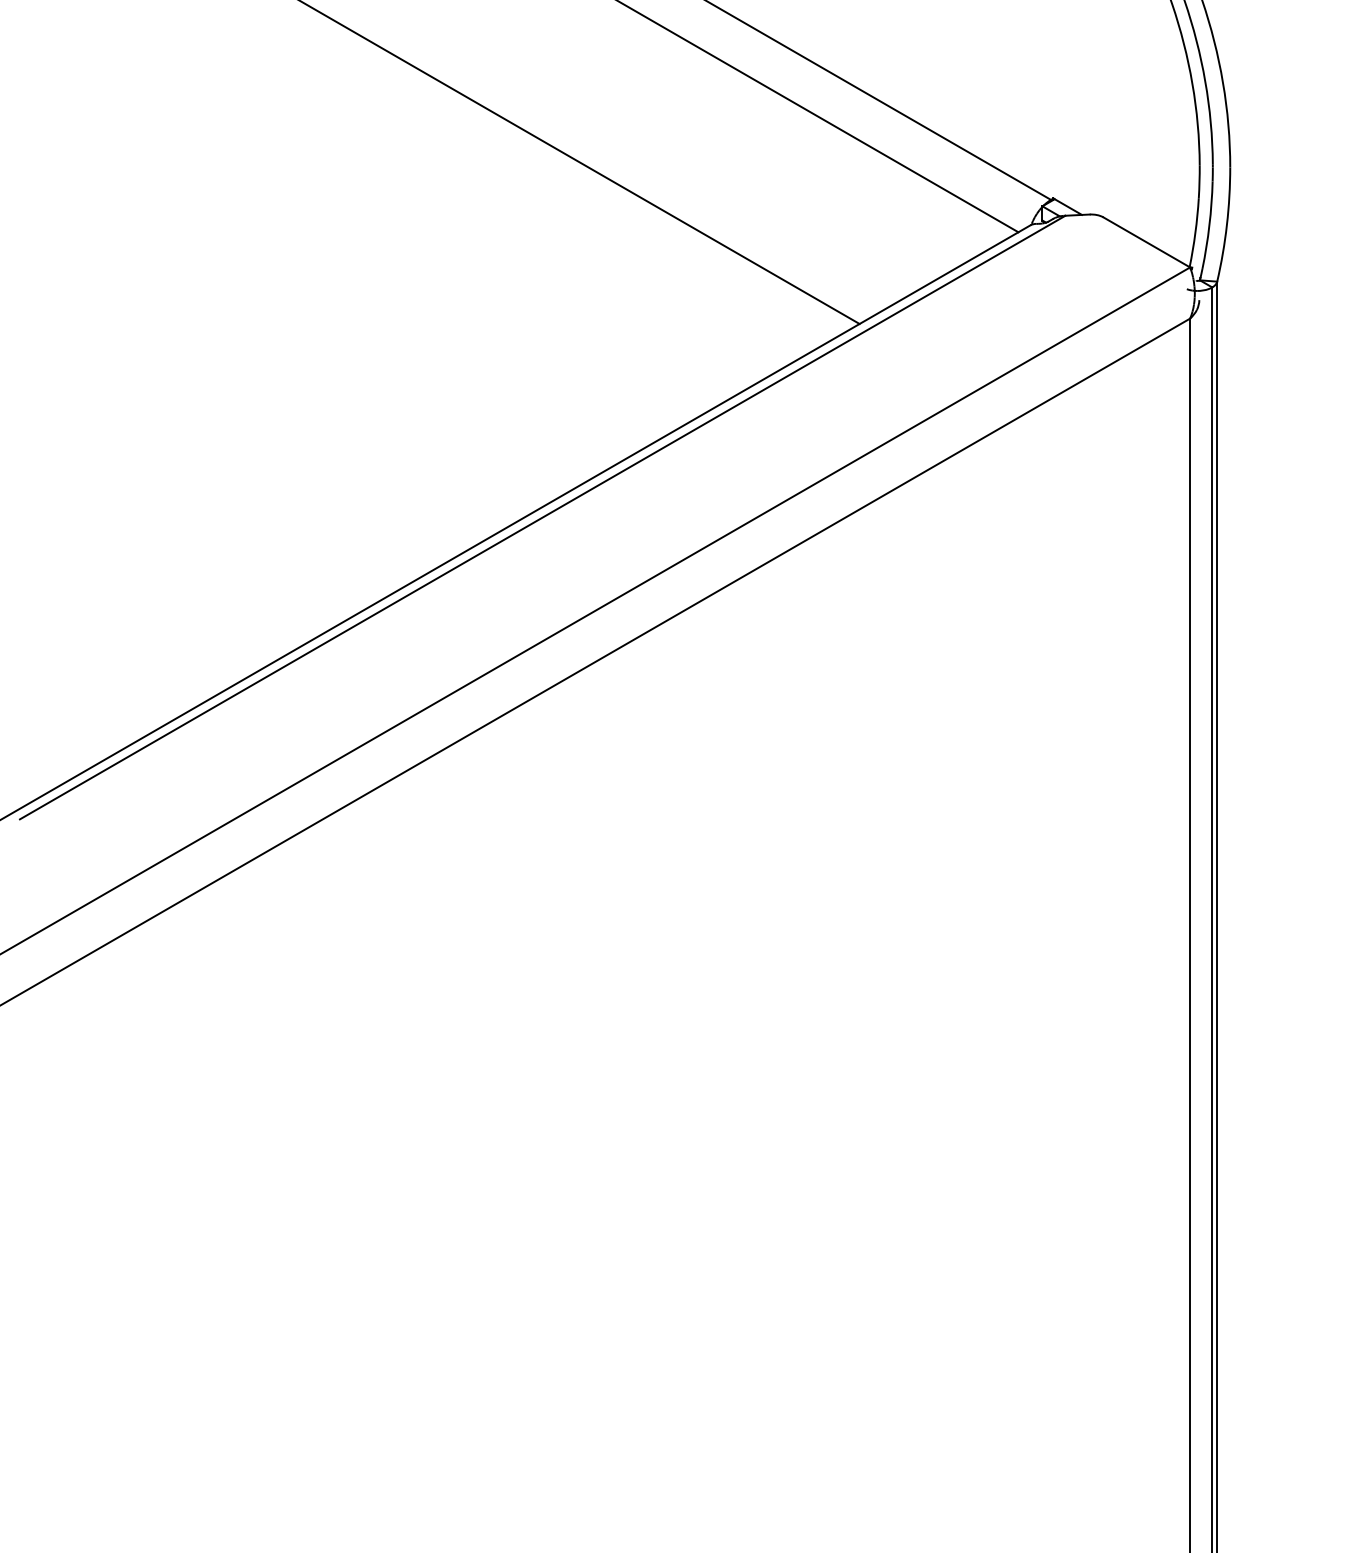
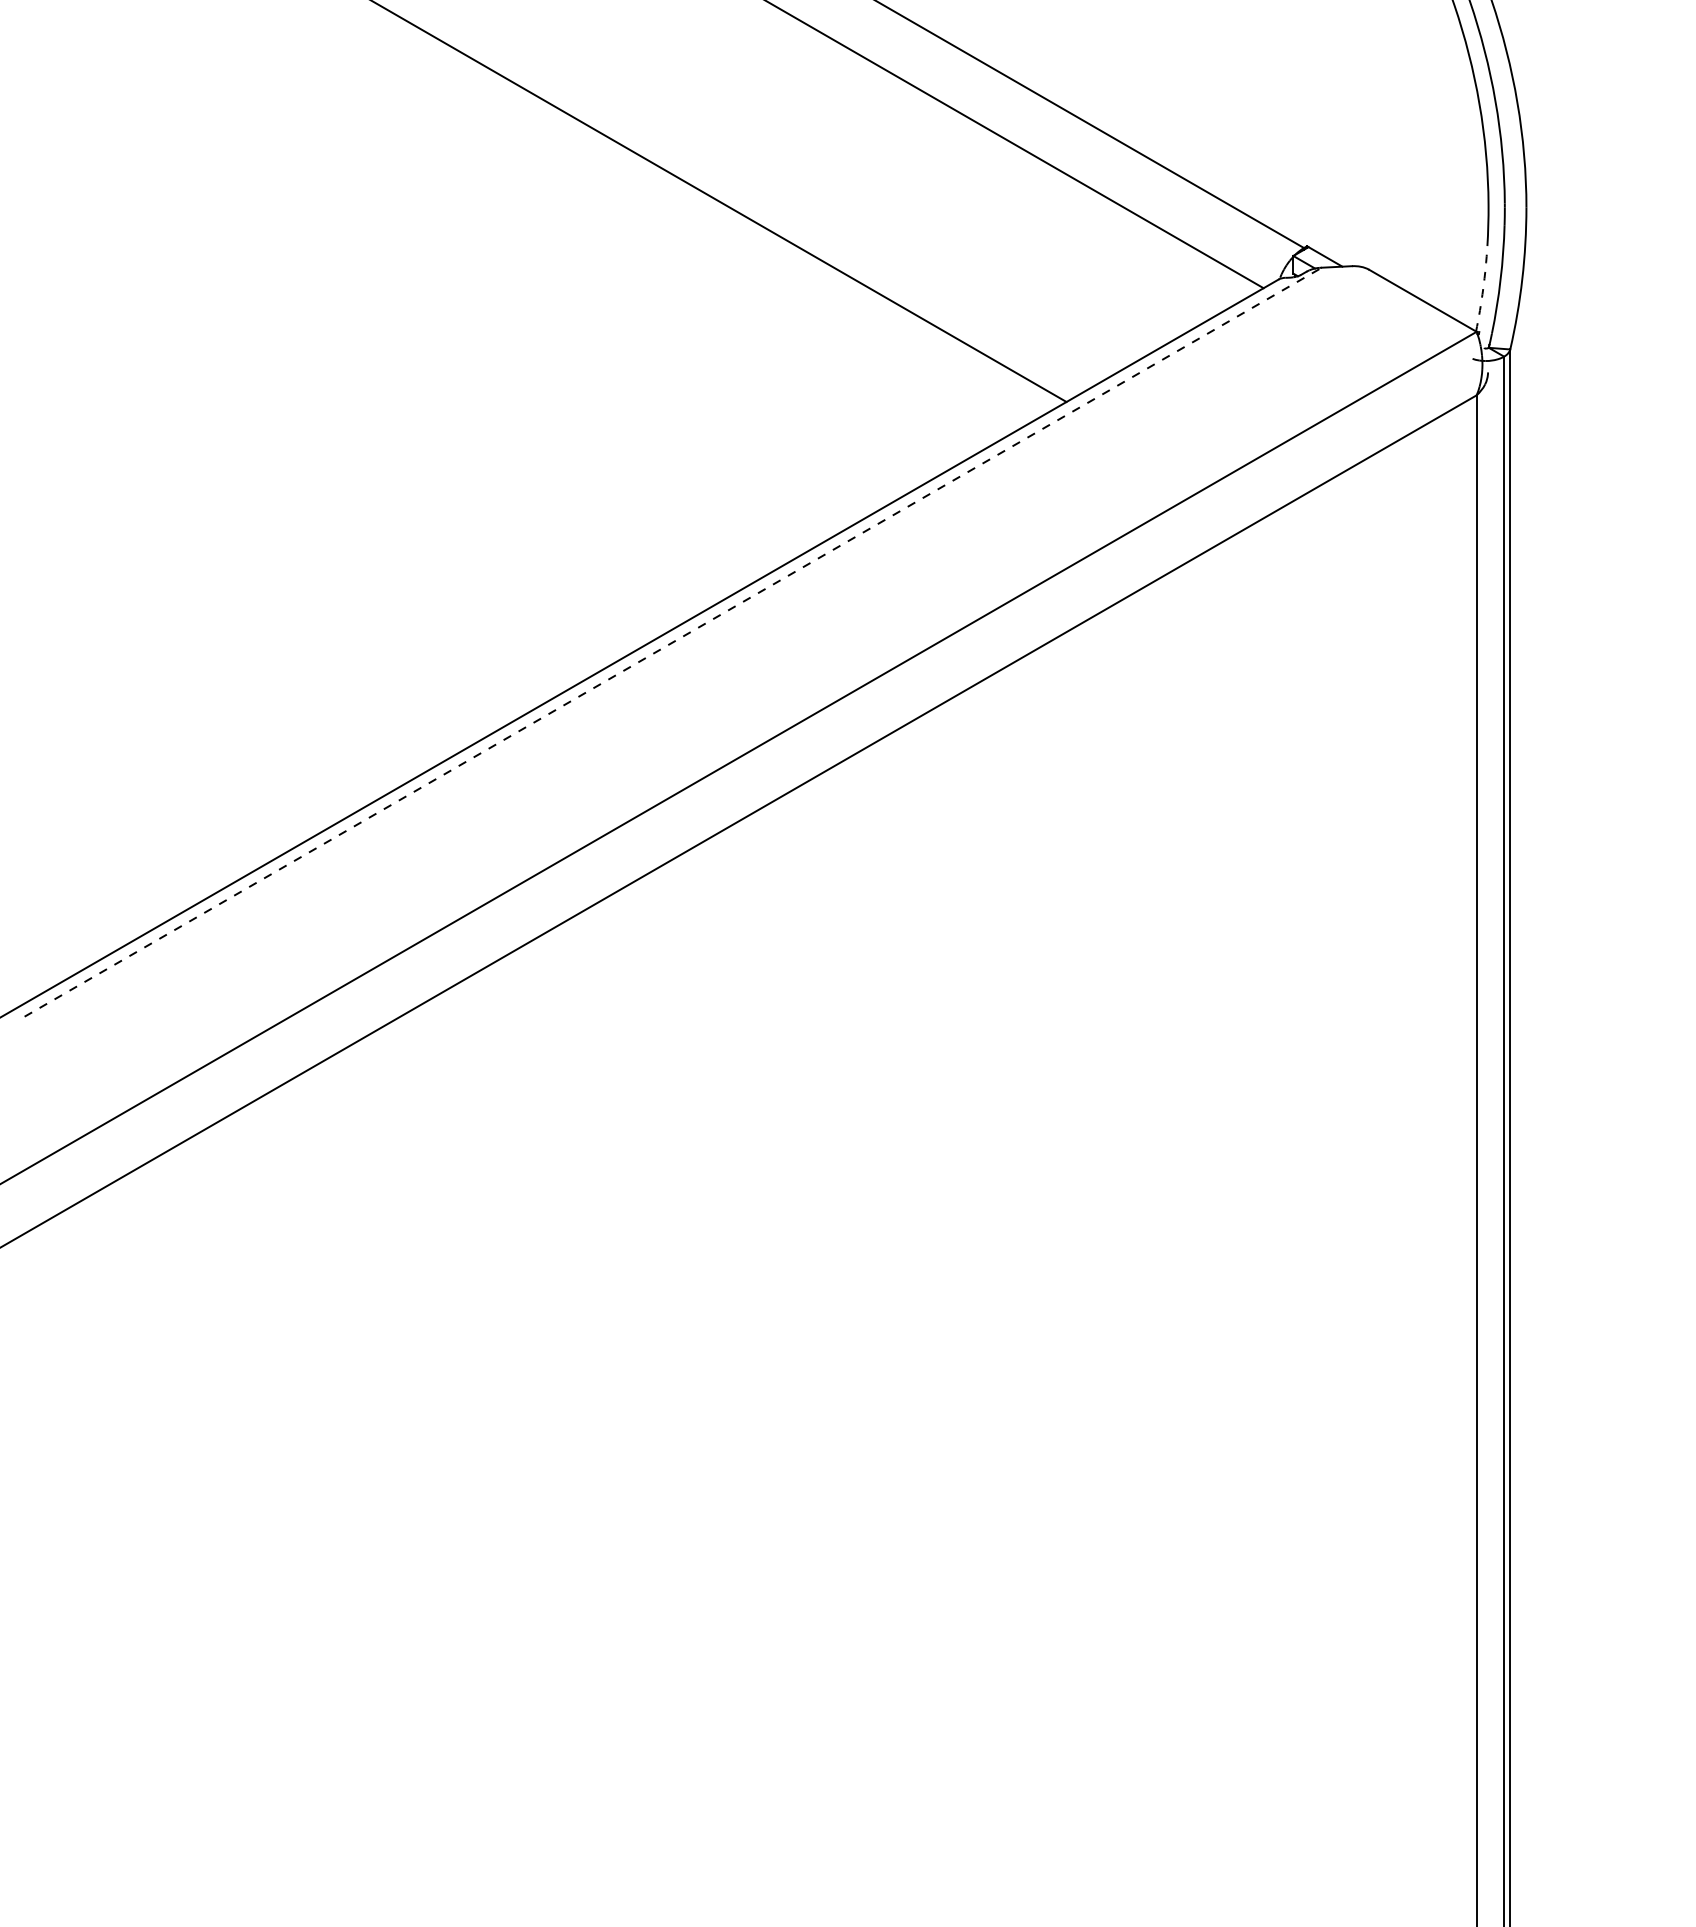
arc: (1195, 233) -> (1483, 289), solid -> dashed
line: (542, 517) -> (673, 642), solid -> dashed

